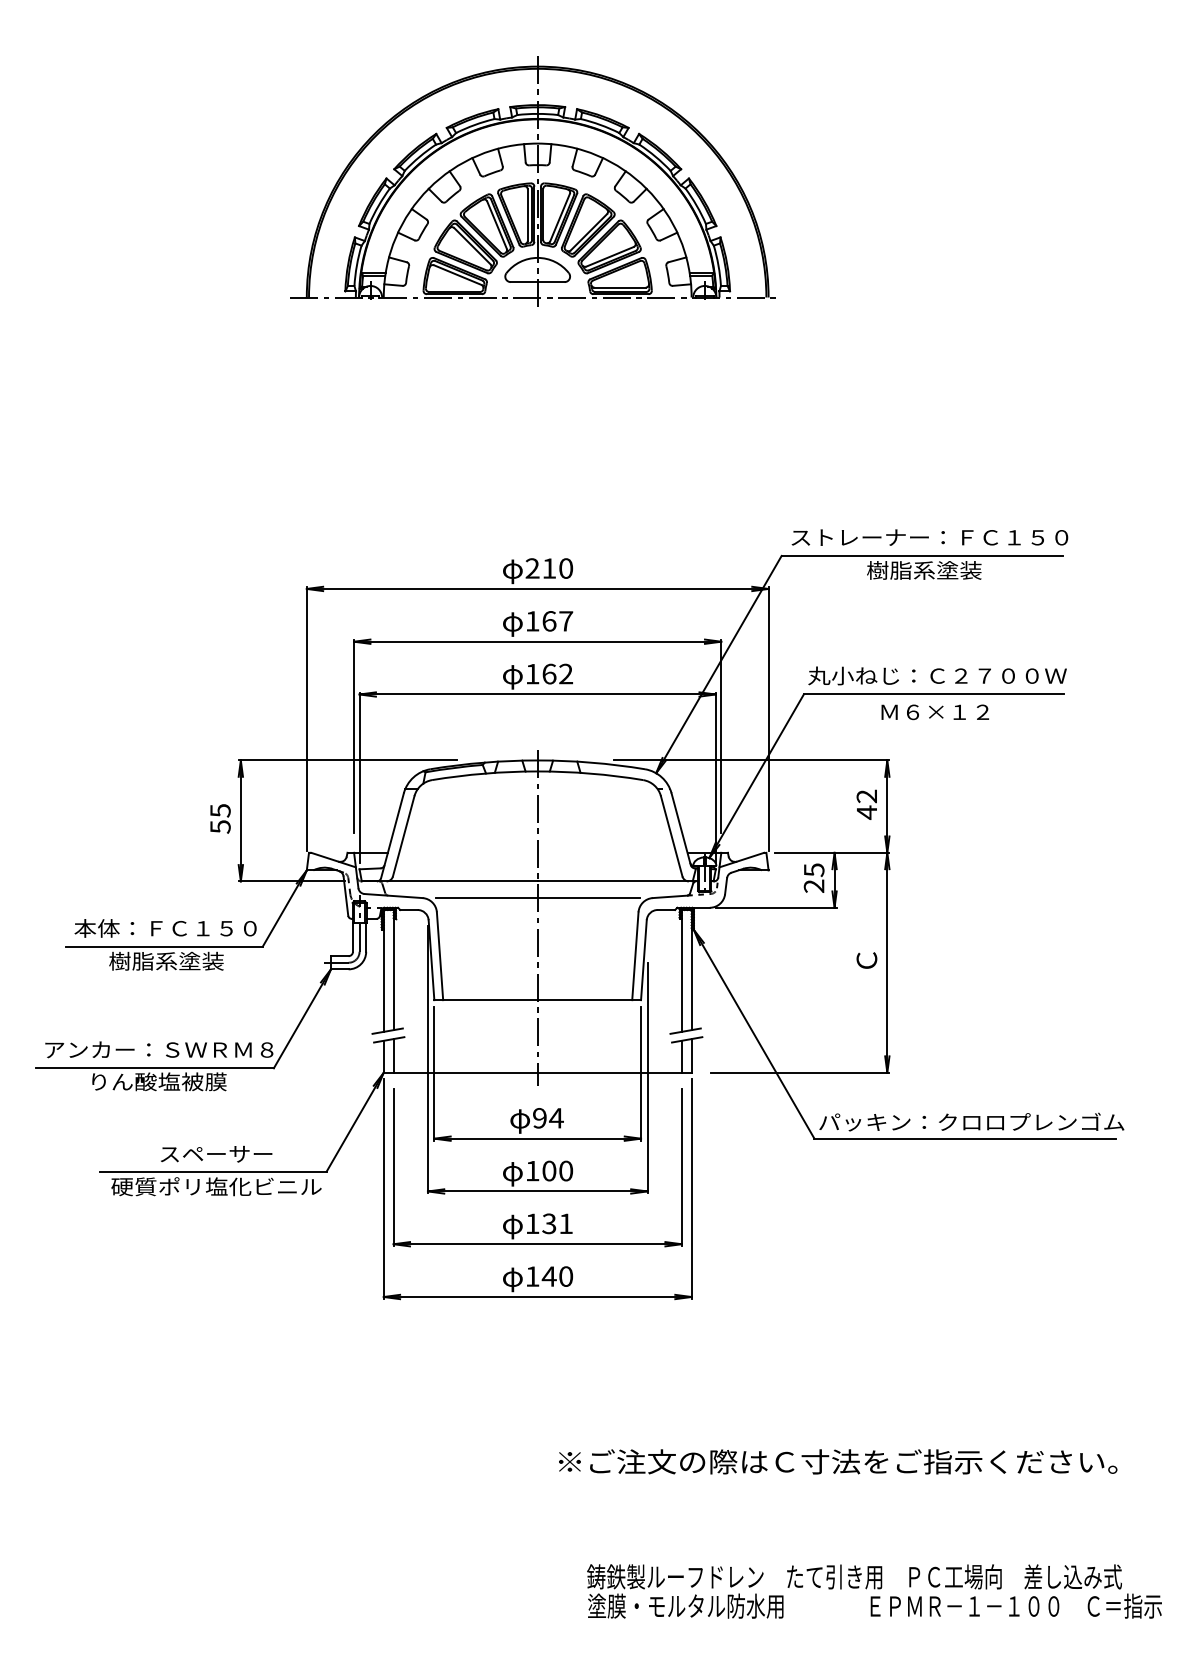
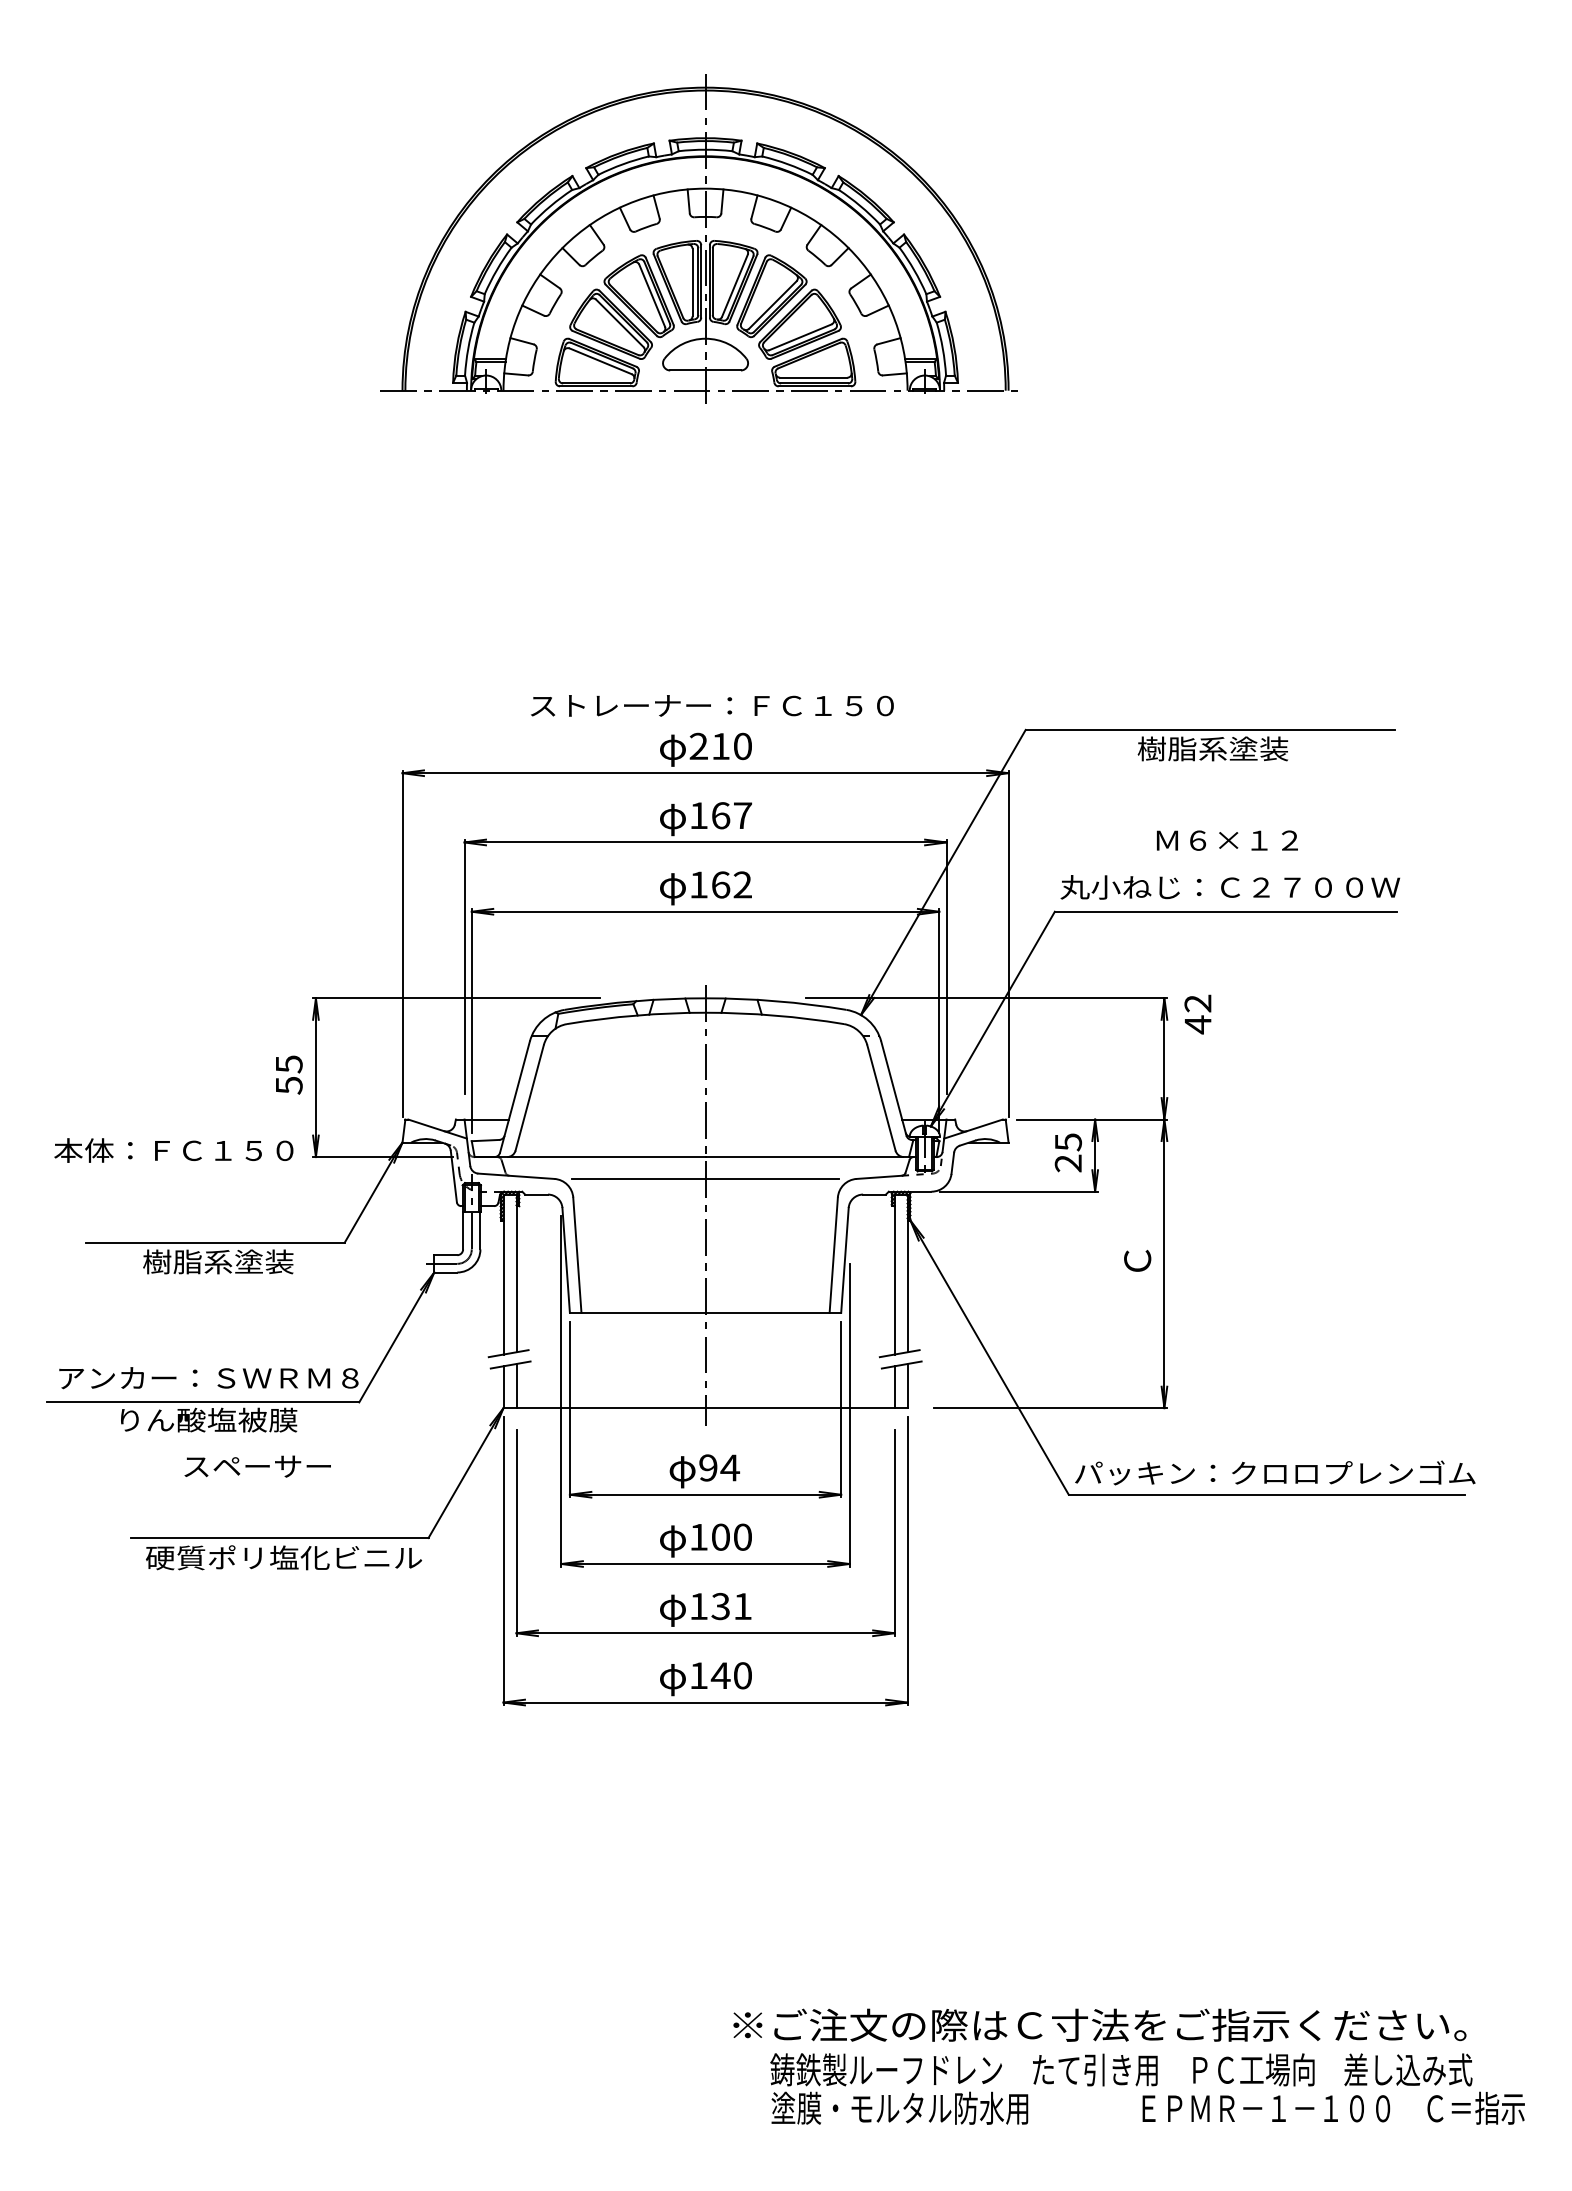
text: (929, 537) -> (711, 705), moved
text: (934, 712) -> (1226, 840), moved
text: (866, 804) -> (1197, 1014), moved
text: (165, 928) -> (173, 1150), moved
text: (216, 1153) -> (257, 1465), moved
text: (838, 1461) -> (1100, 2024), moved

